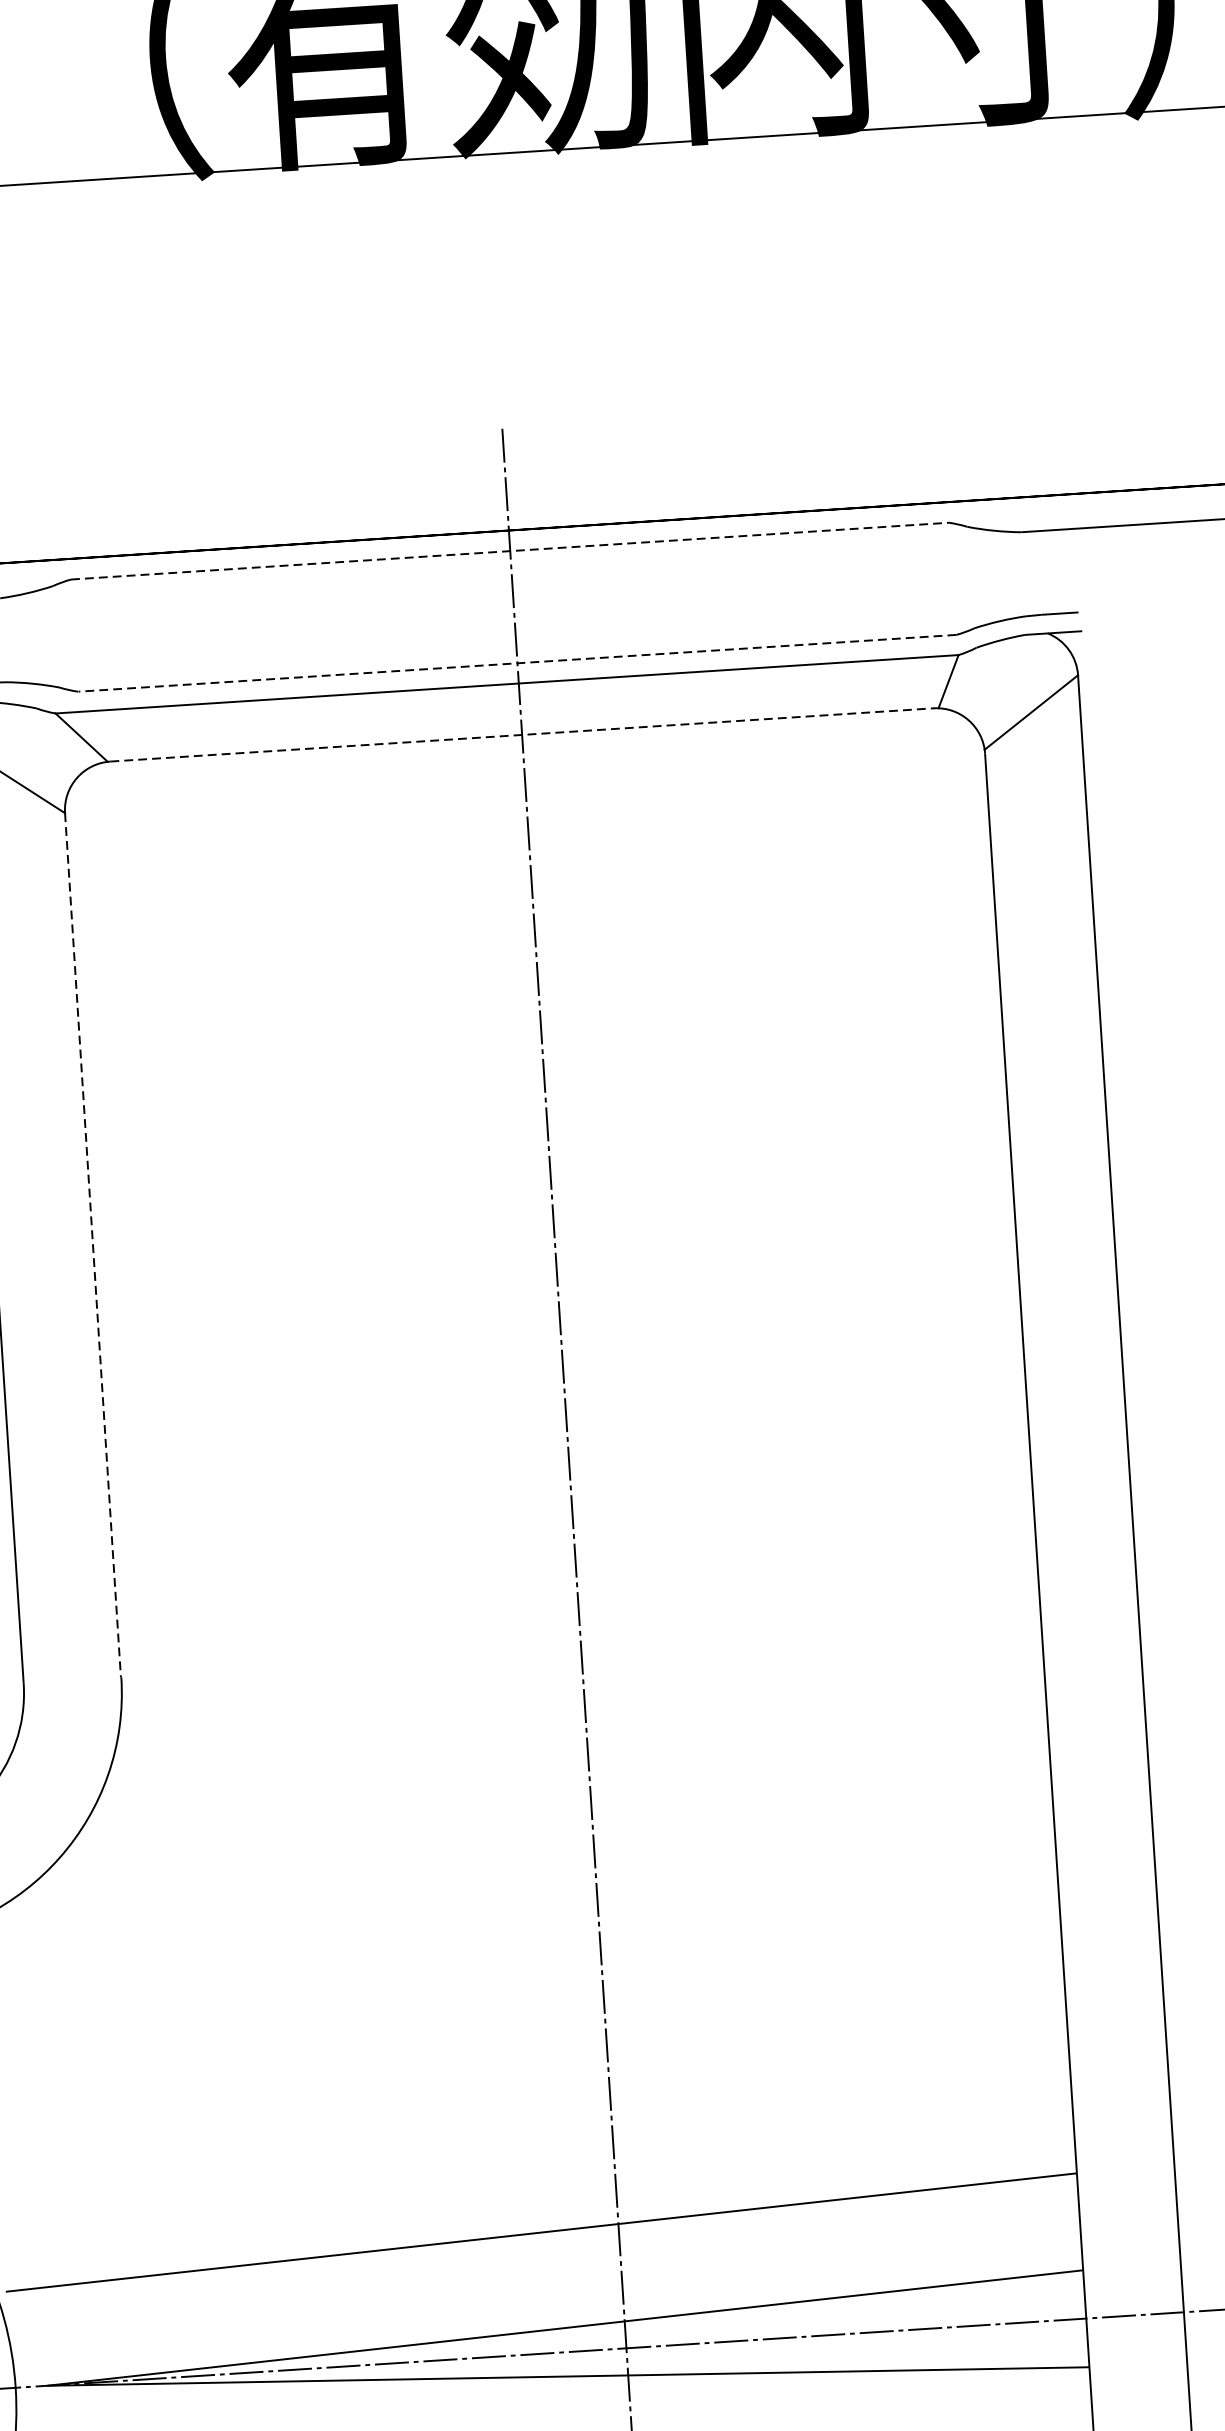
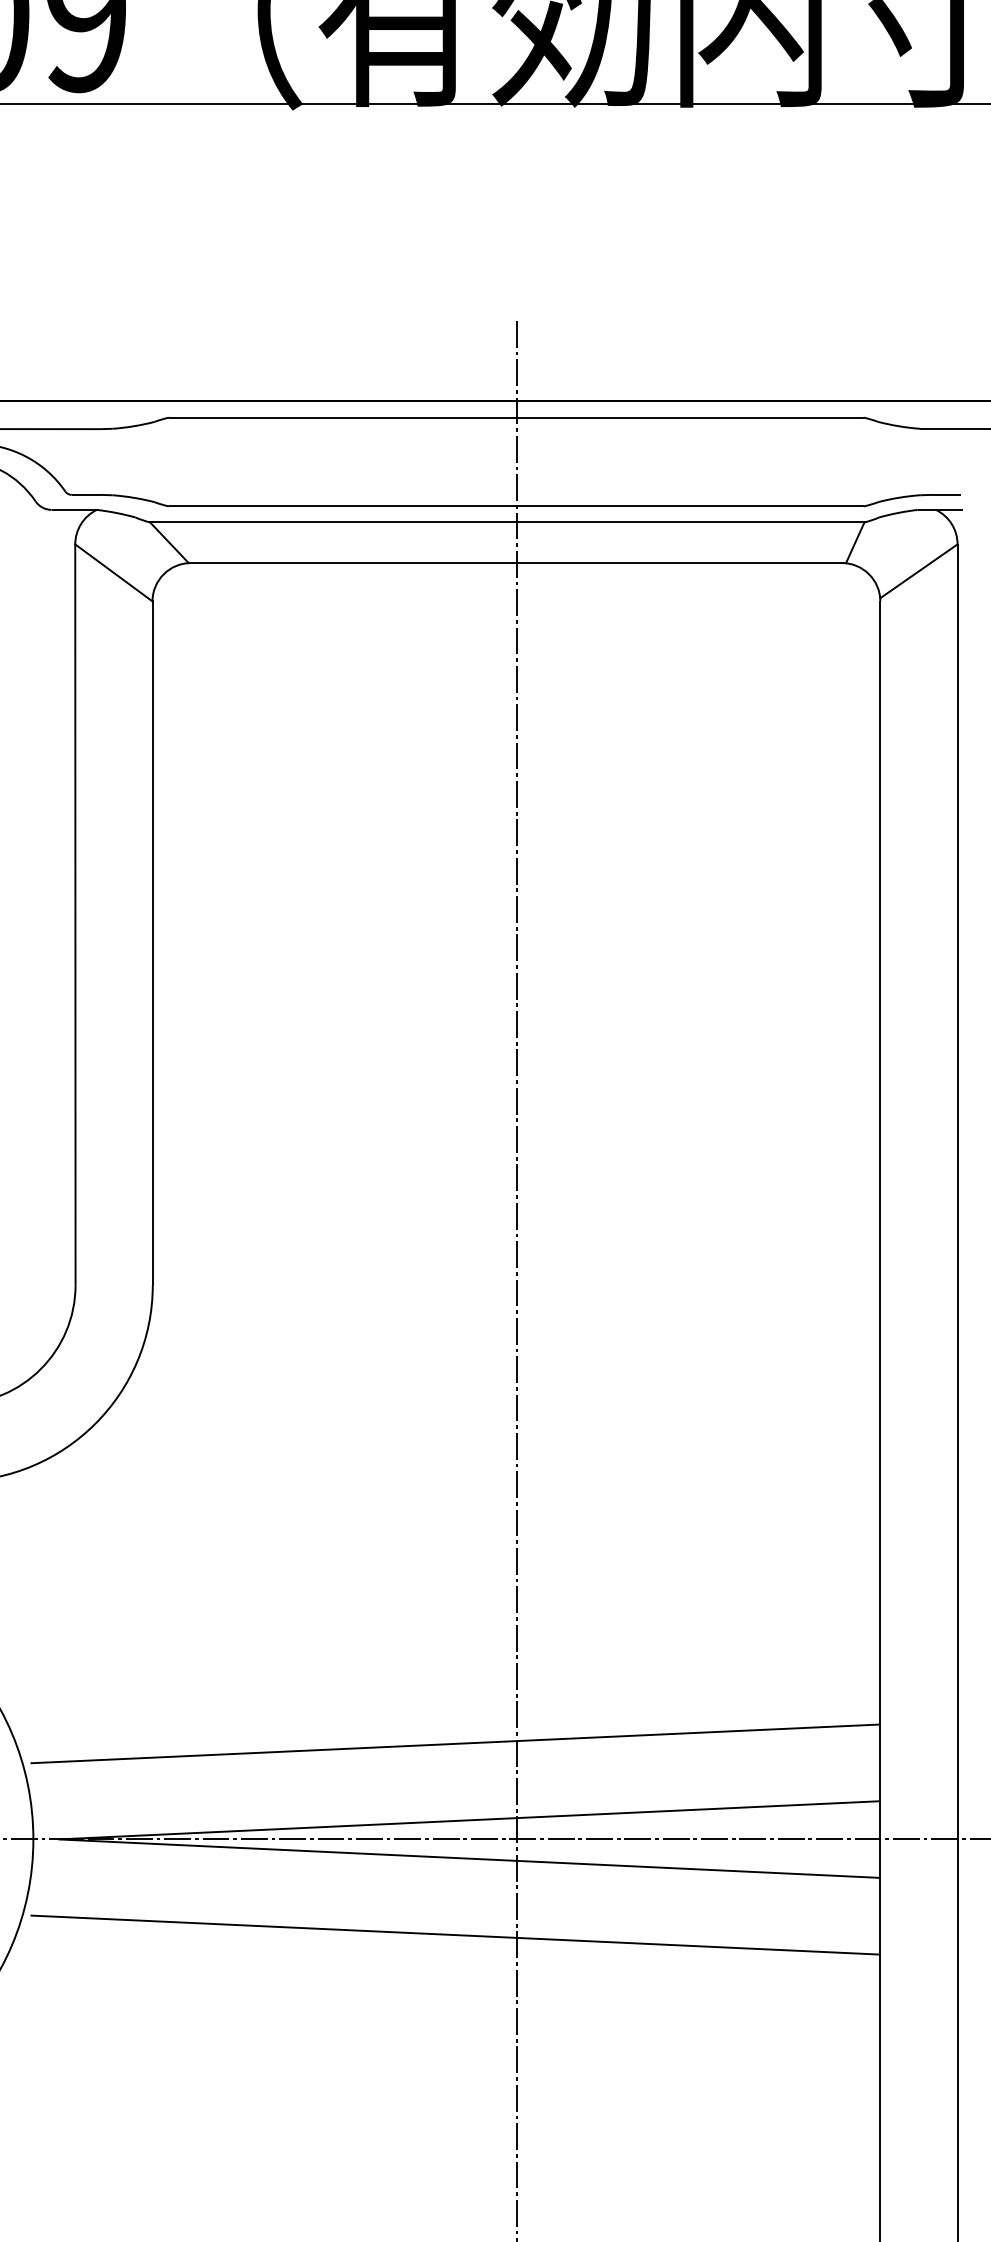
line: (510, 550) -> (516, 417), dashed -> solid
line: (517, 663) -> (516, 506), dashed -> solid
line: (522, 735) -> (516, 563), dashed -> solid
line: (93, 1245) -> (152, 943), dashed -> solid

